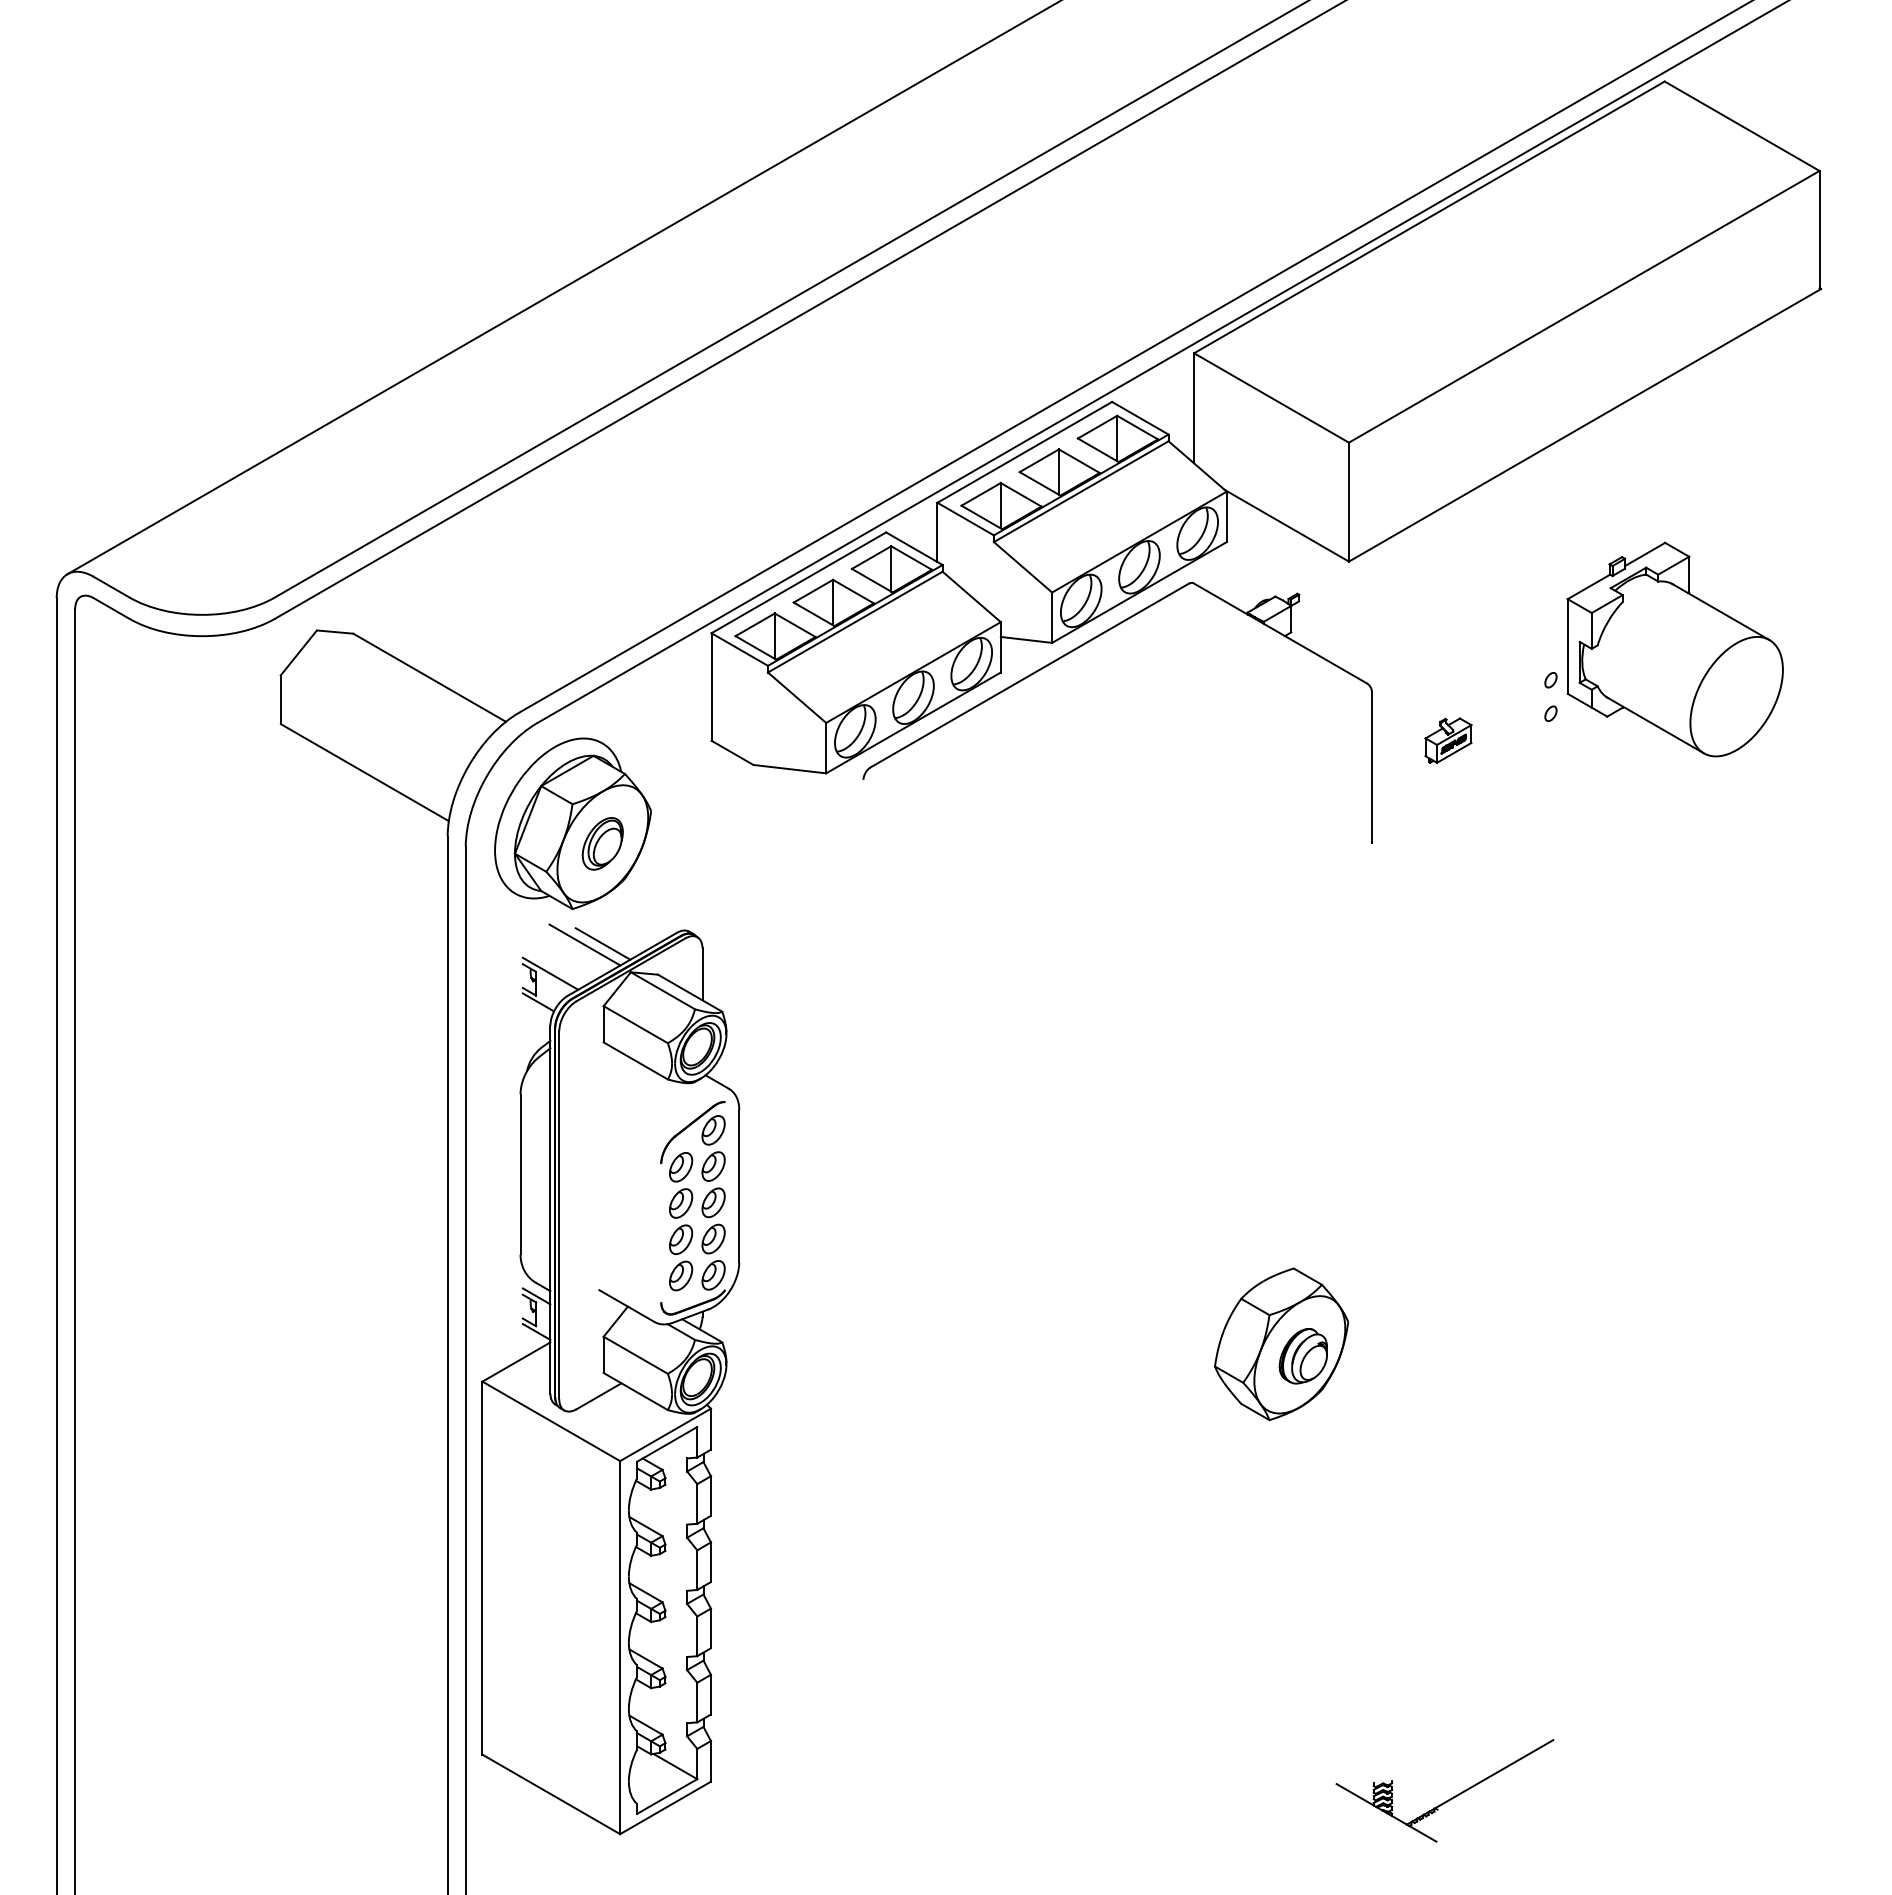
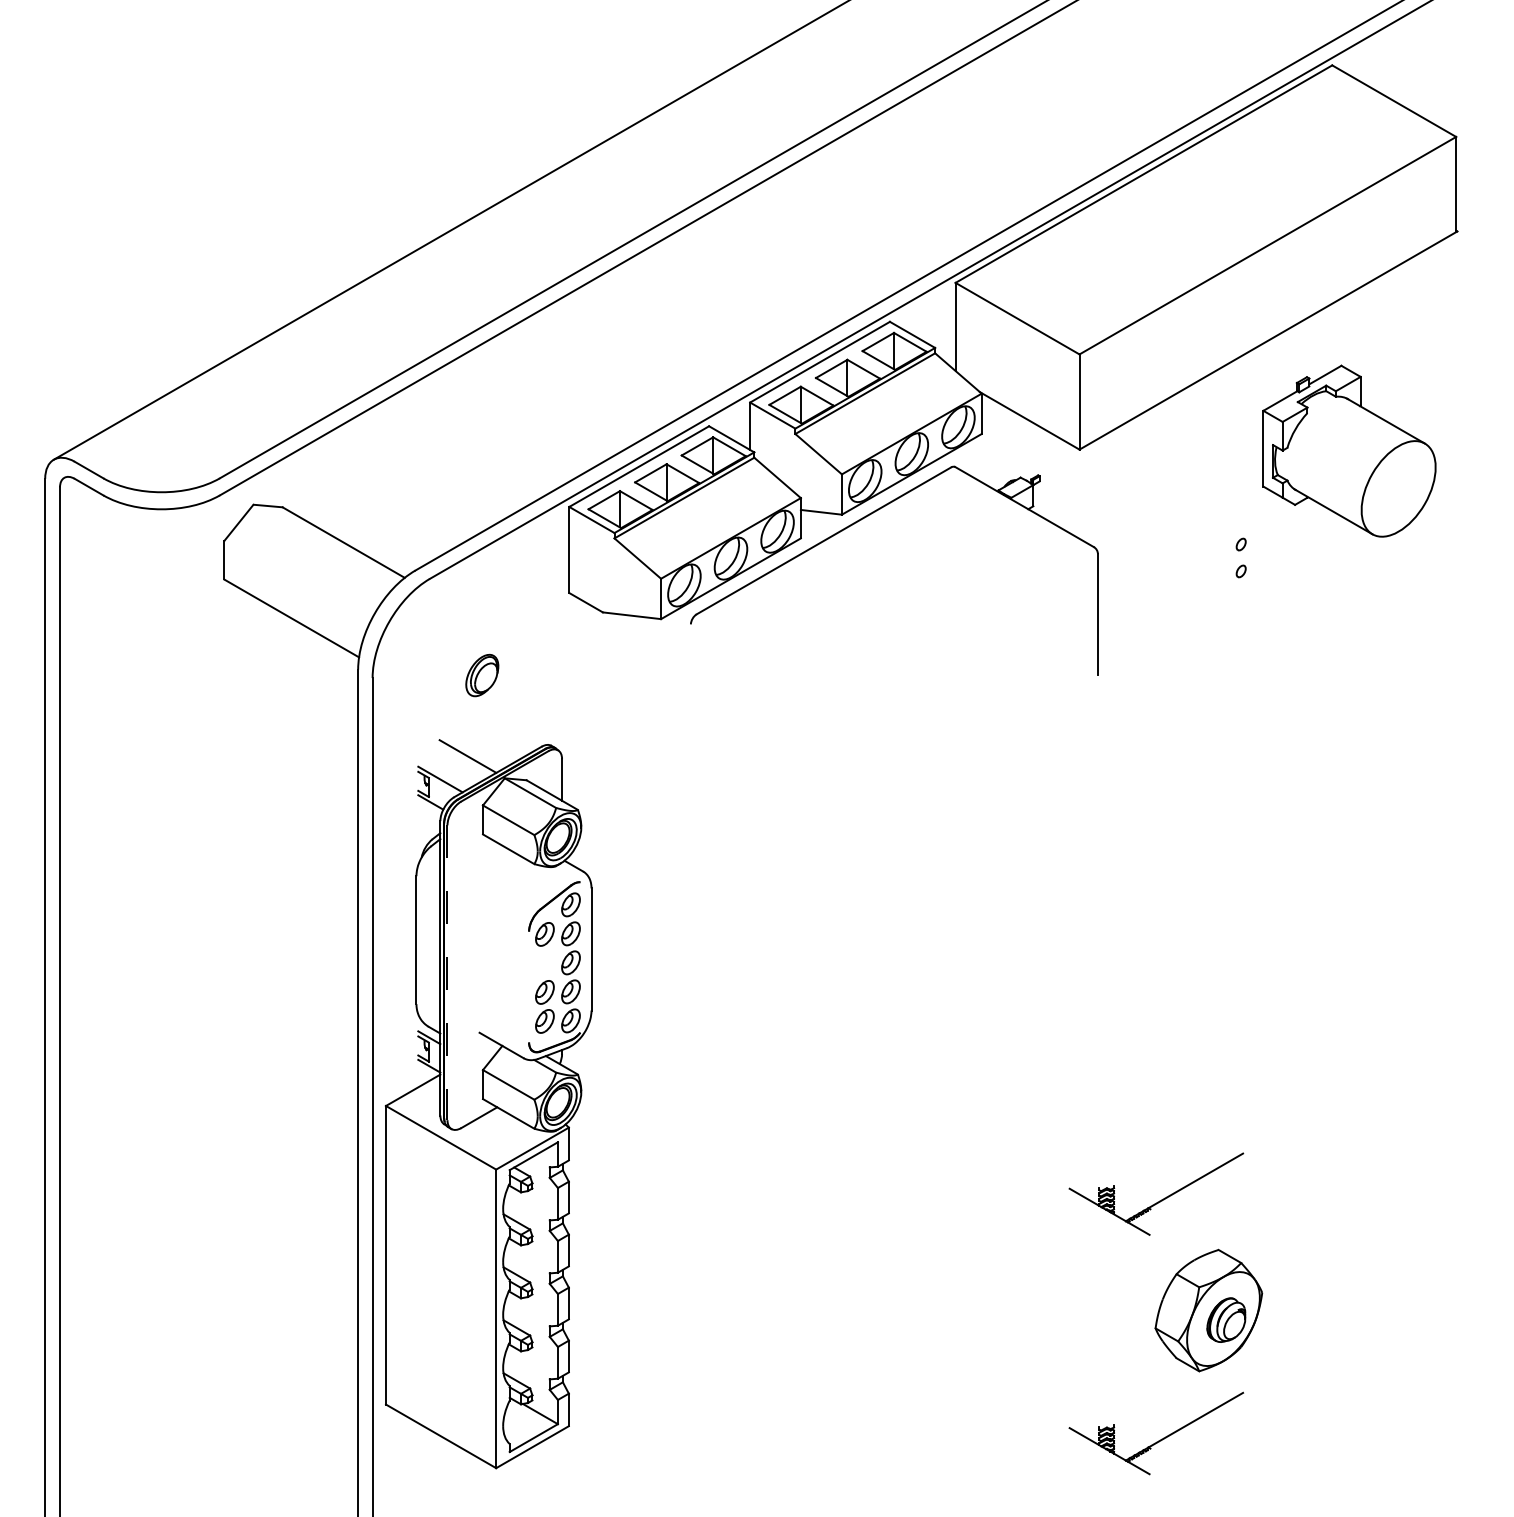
part: (1674, 649) -> (1348, 451), moved
part: (1448, 740) -> (1159, 592), removed
part: (572, 823) -> (458, 659), removed
line: (602, 943) -> (482, 755), removed
part: (681, 1203) -> (545, 963), removed
line: (559, 1215) -> (447, 973), solid -> dashed
part: (1281, 1344) -> (1208, 1310), moved
part: (1448, 1500) -> (1159, 1201), added

